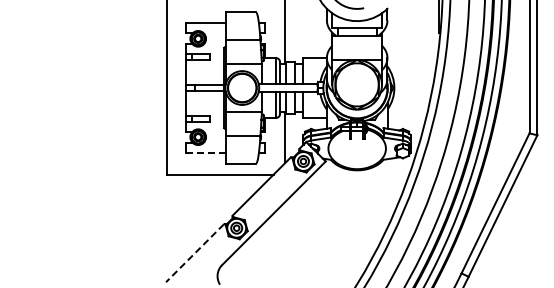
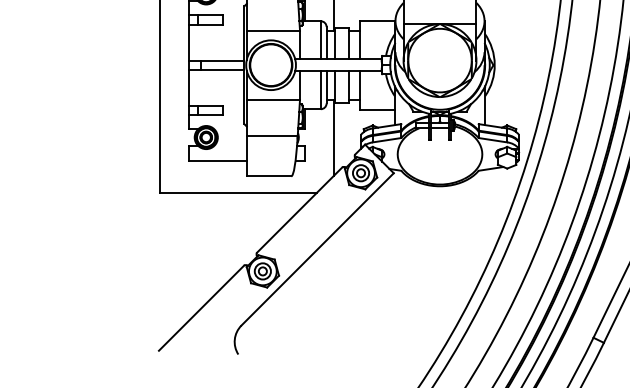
line: (206, 152) -> (218, 160), dashed -> solid
line: (194, 253) -> (200, 308), dashed -> solid

